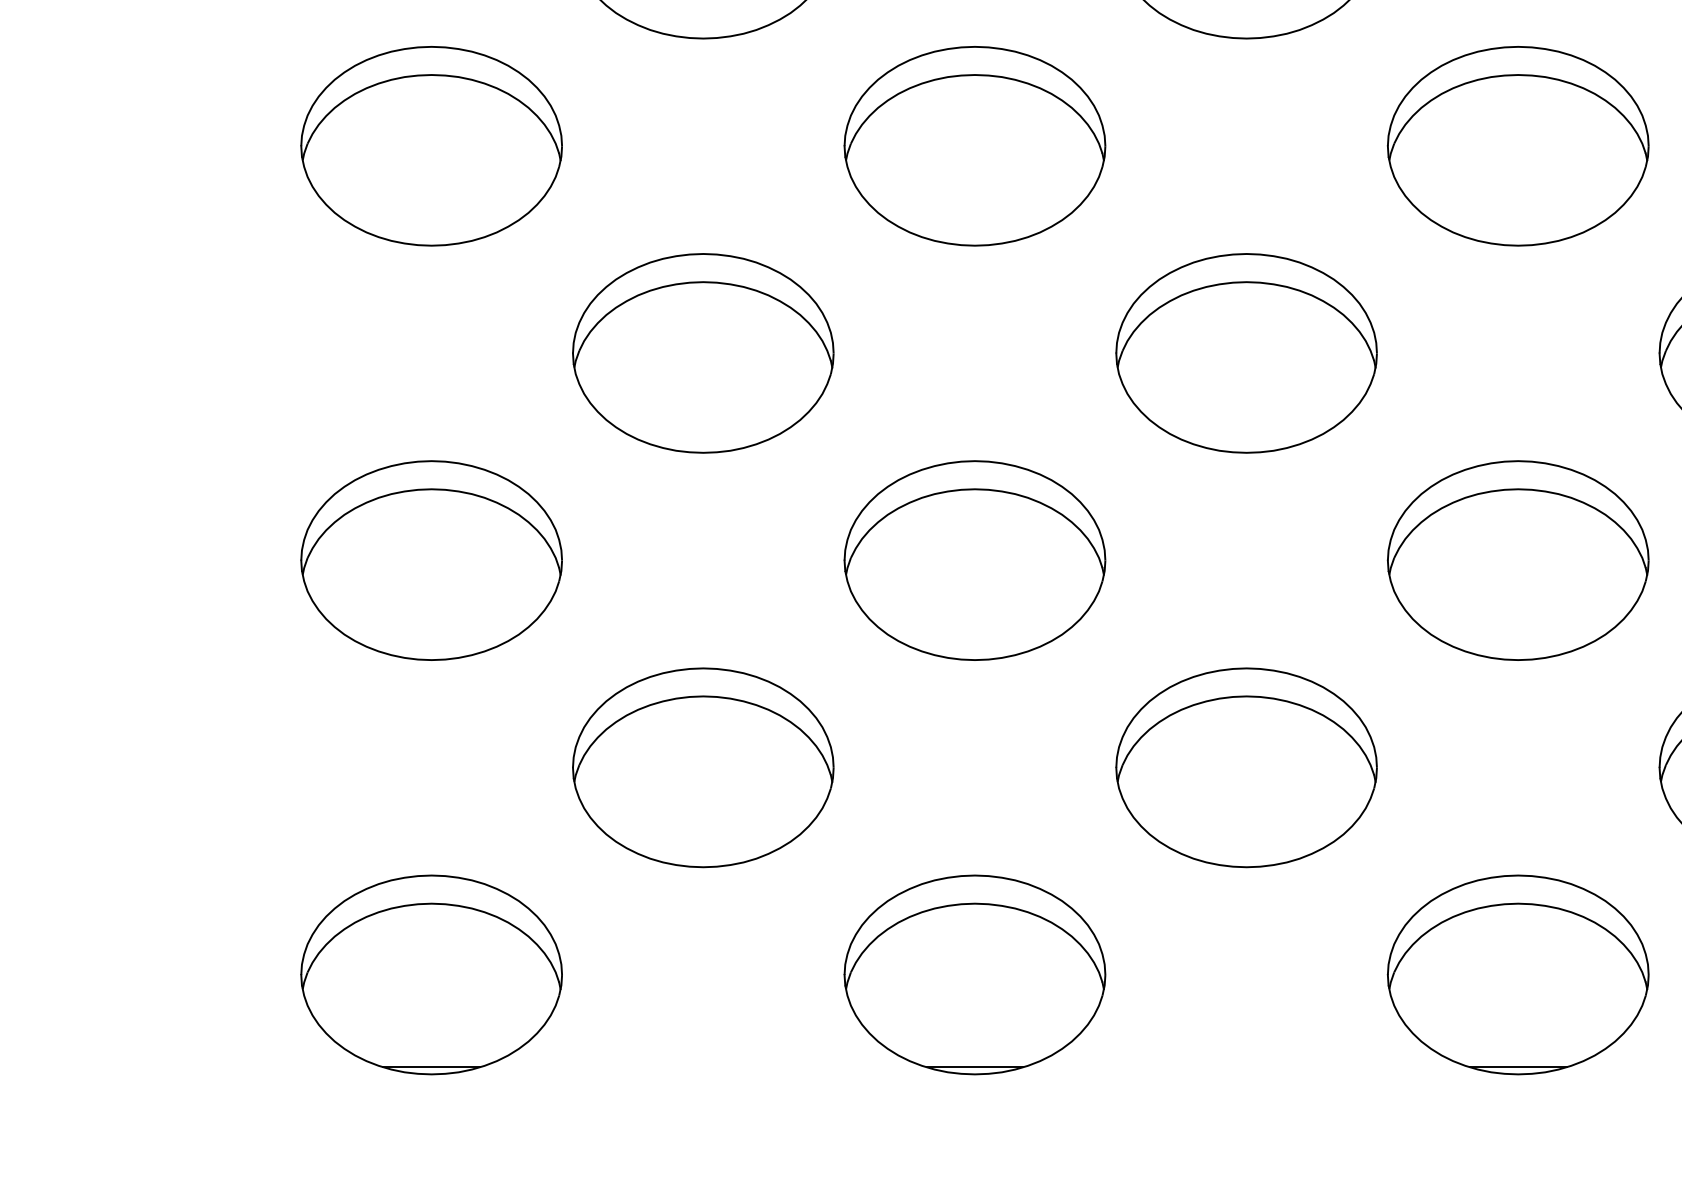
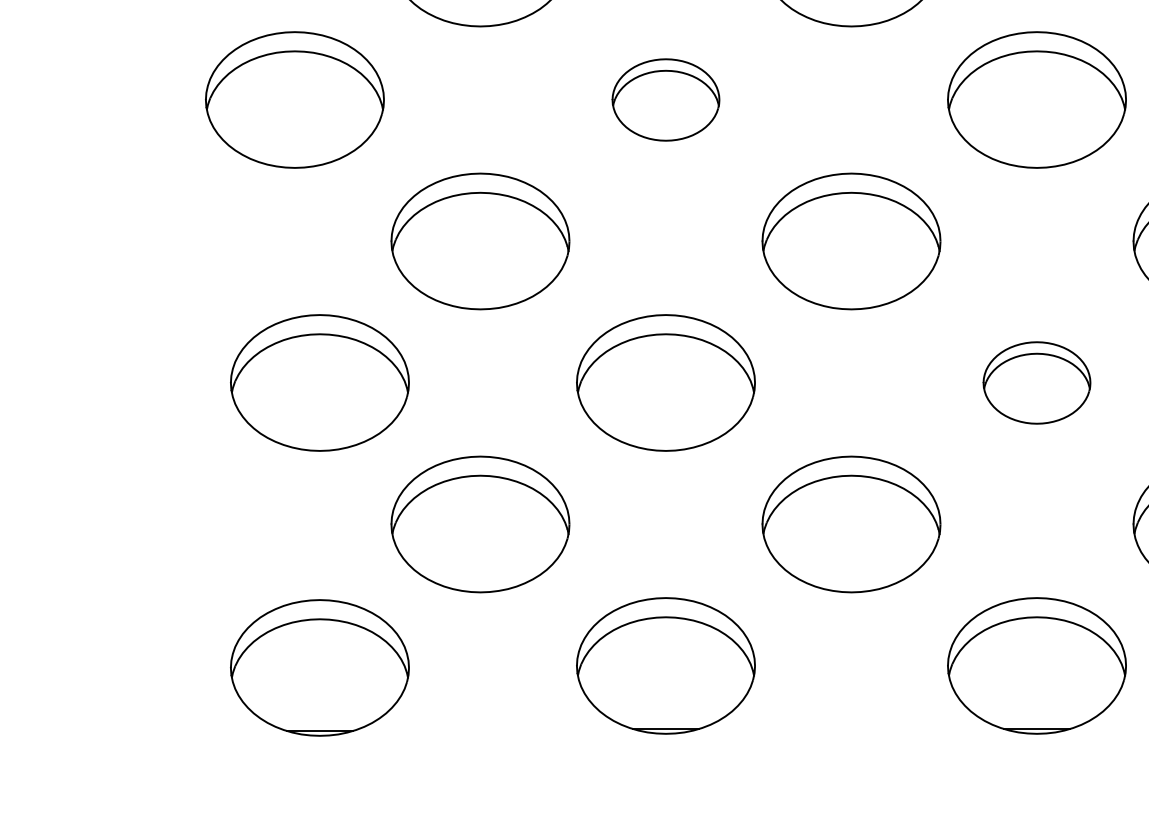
part: (974, 145) -> (665, 99), size x0.6
part: (430, 559) -> (319, 382), moved
part: (1517, 559) -> (1036, 382), size x0.6
part: (430, 974) -> (319, 667), moved

